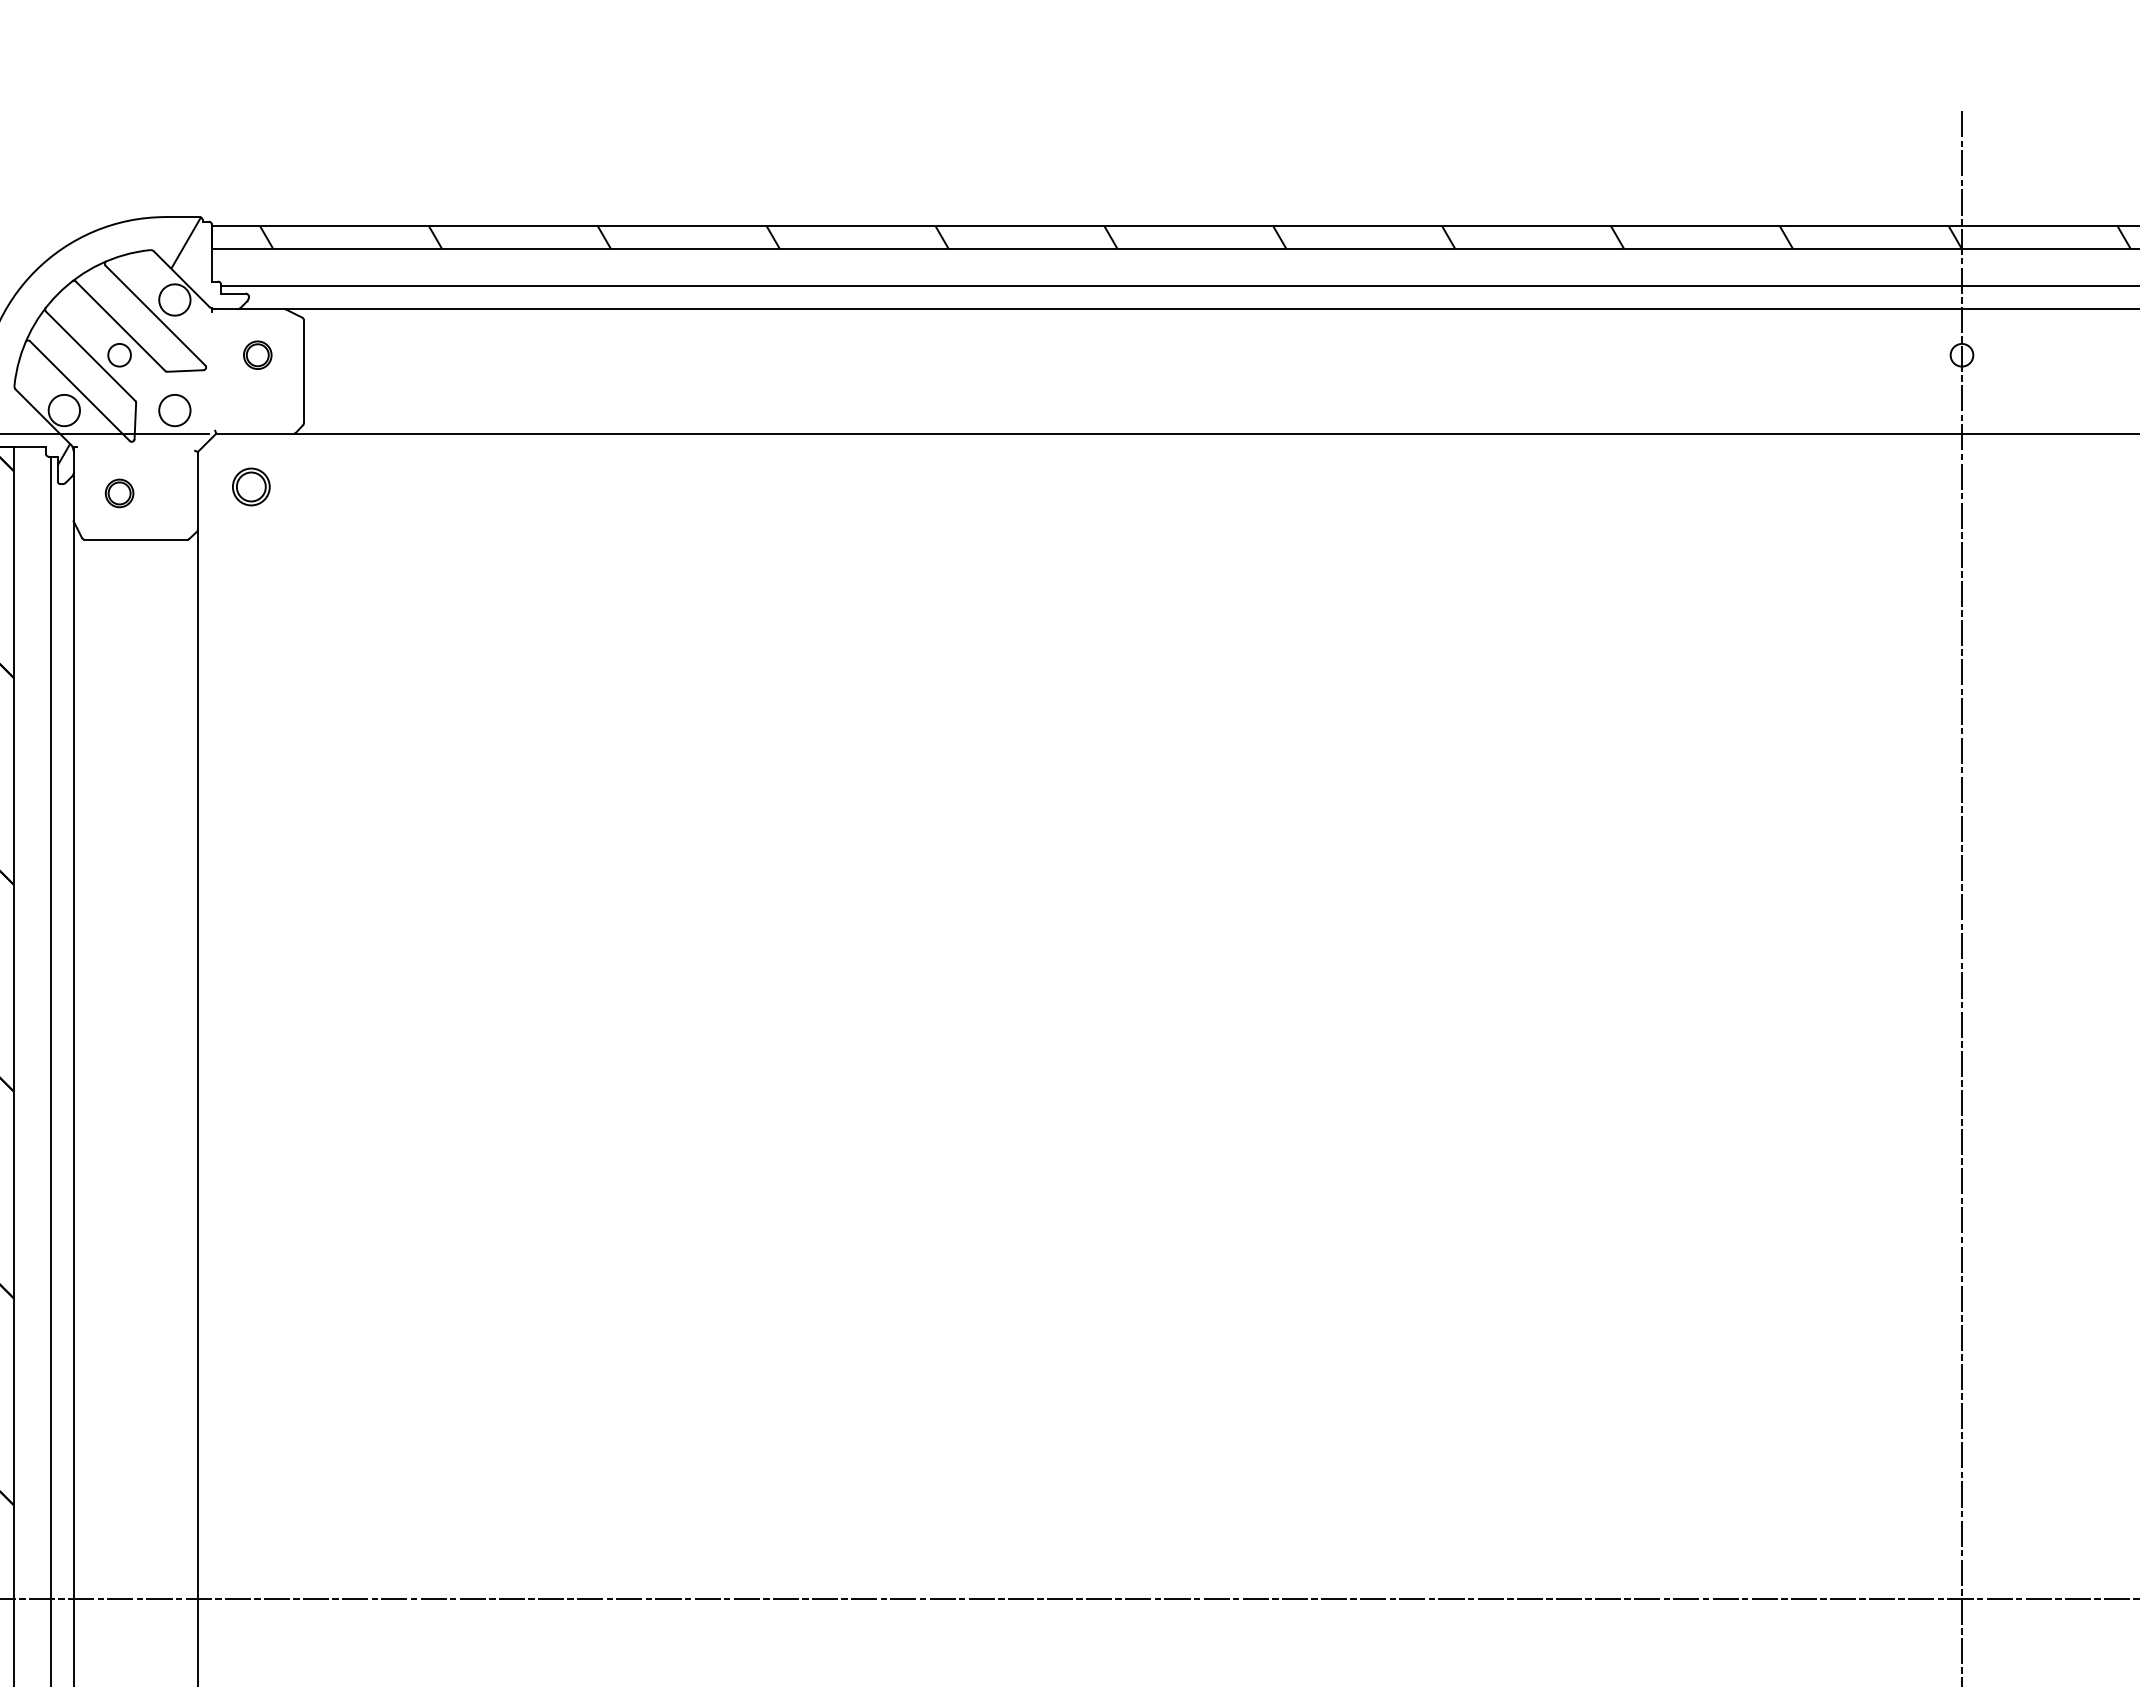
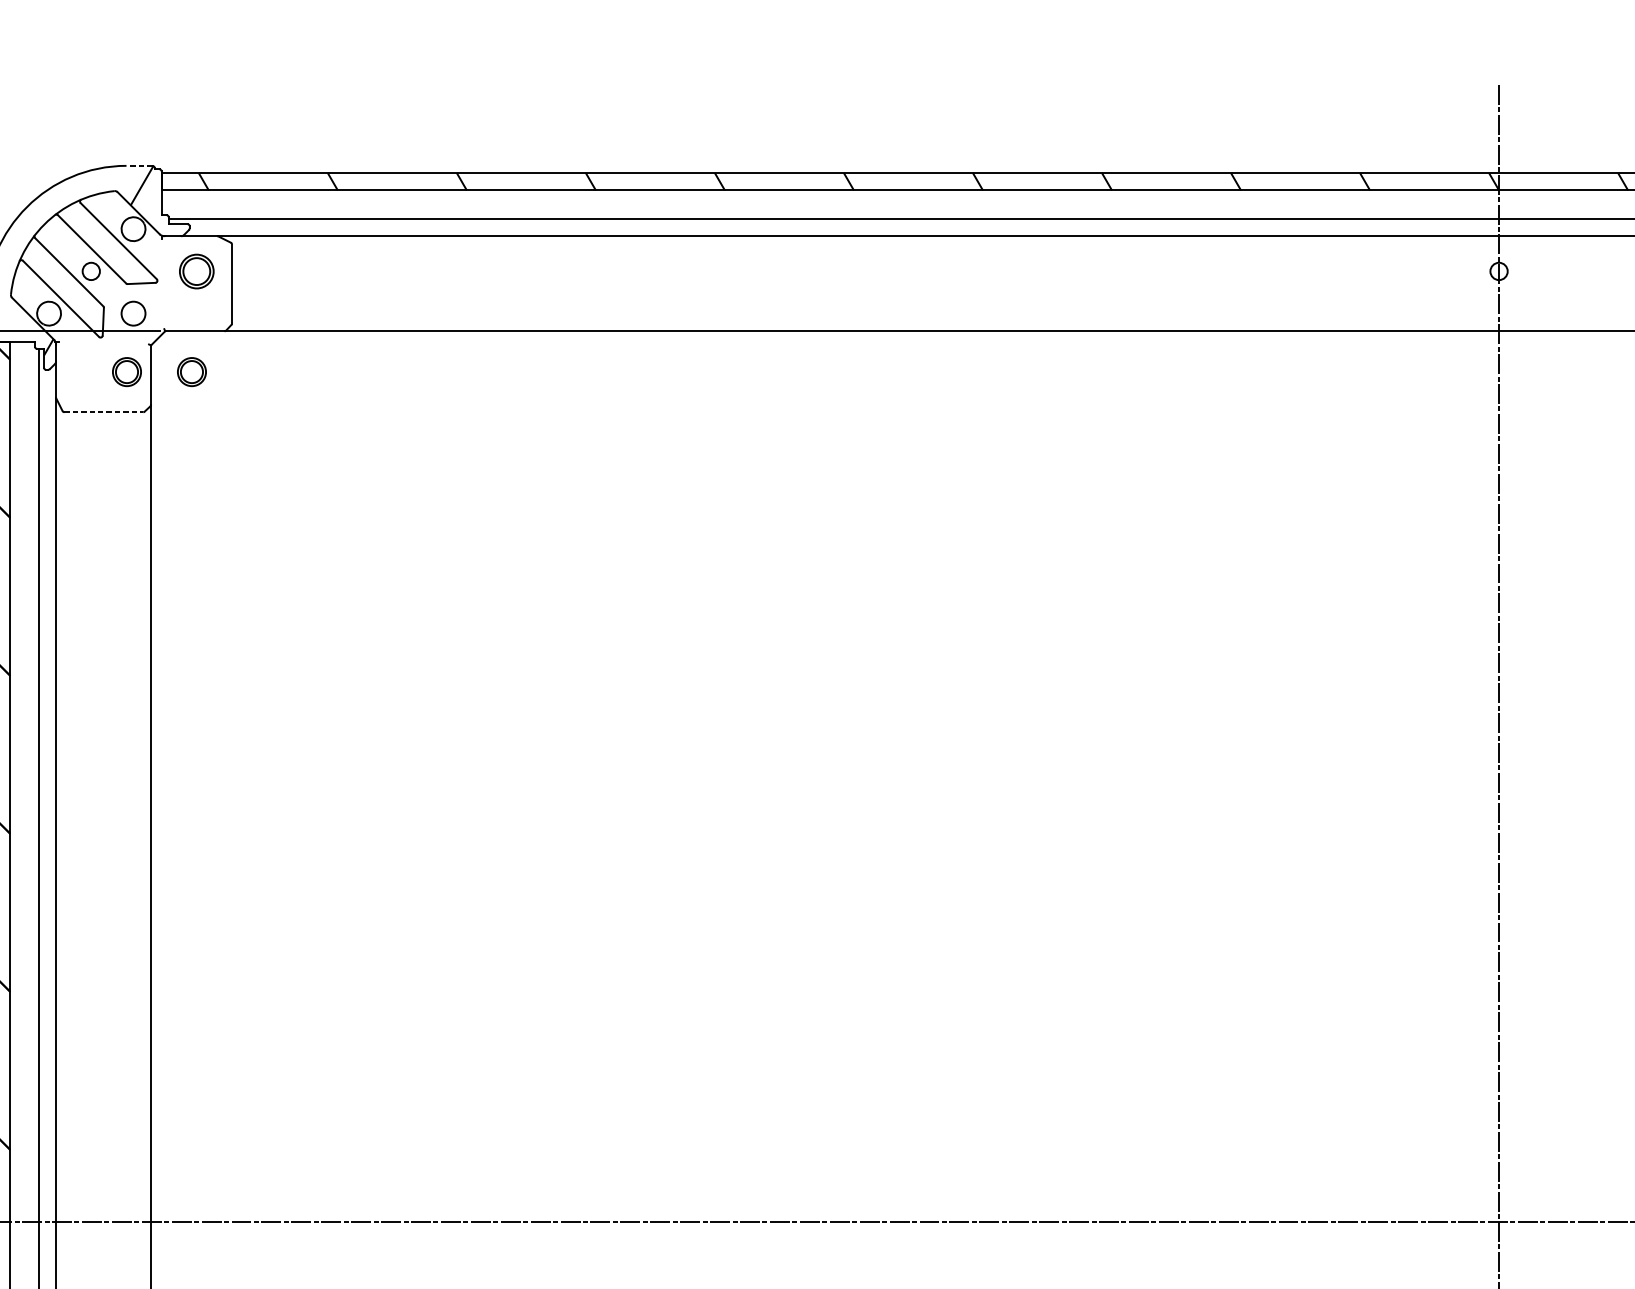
line: (182, 217) -> (139, 166), solid -> dashed
part: (257, 354) -> (196, 270), size x1.6
part: (166, 486) -> (127, 371), added
part: (119, 493) -> (91, 377), removed
line: (136, 539) -> (104, 412), solid -> dashed

